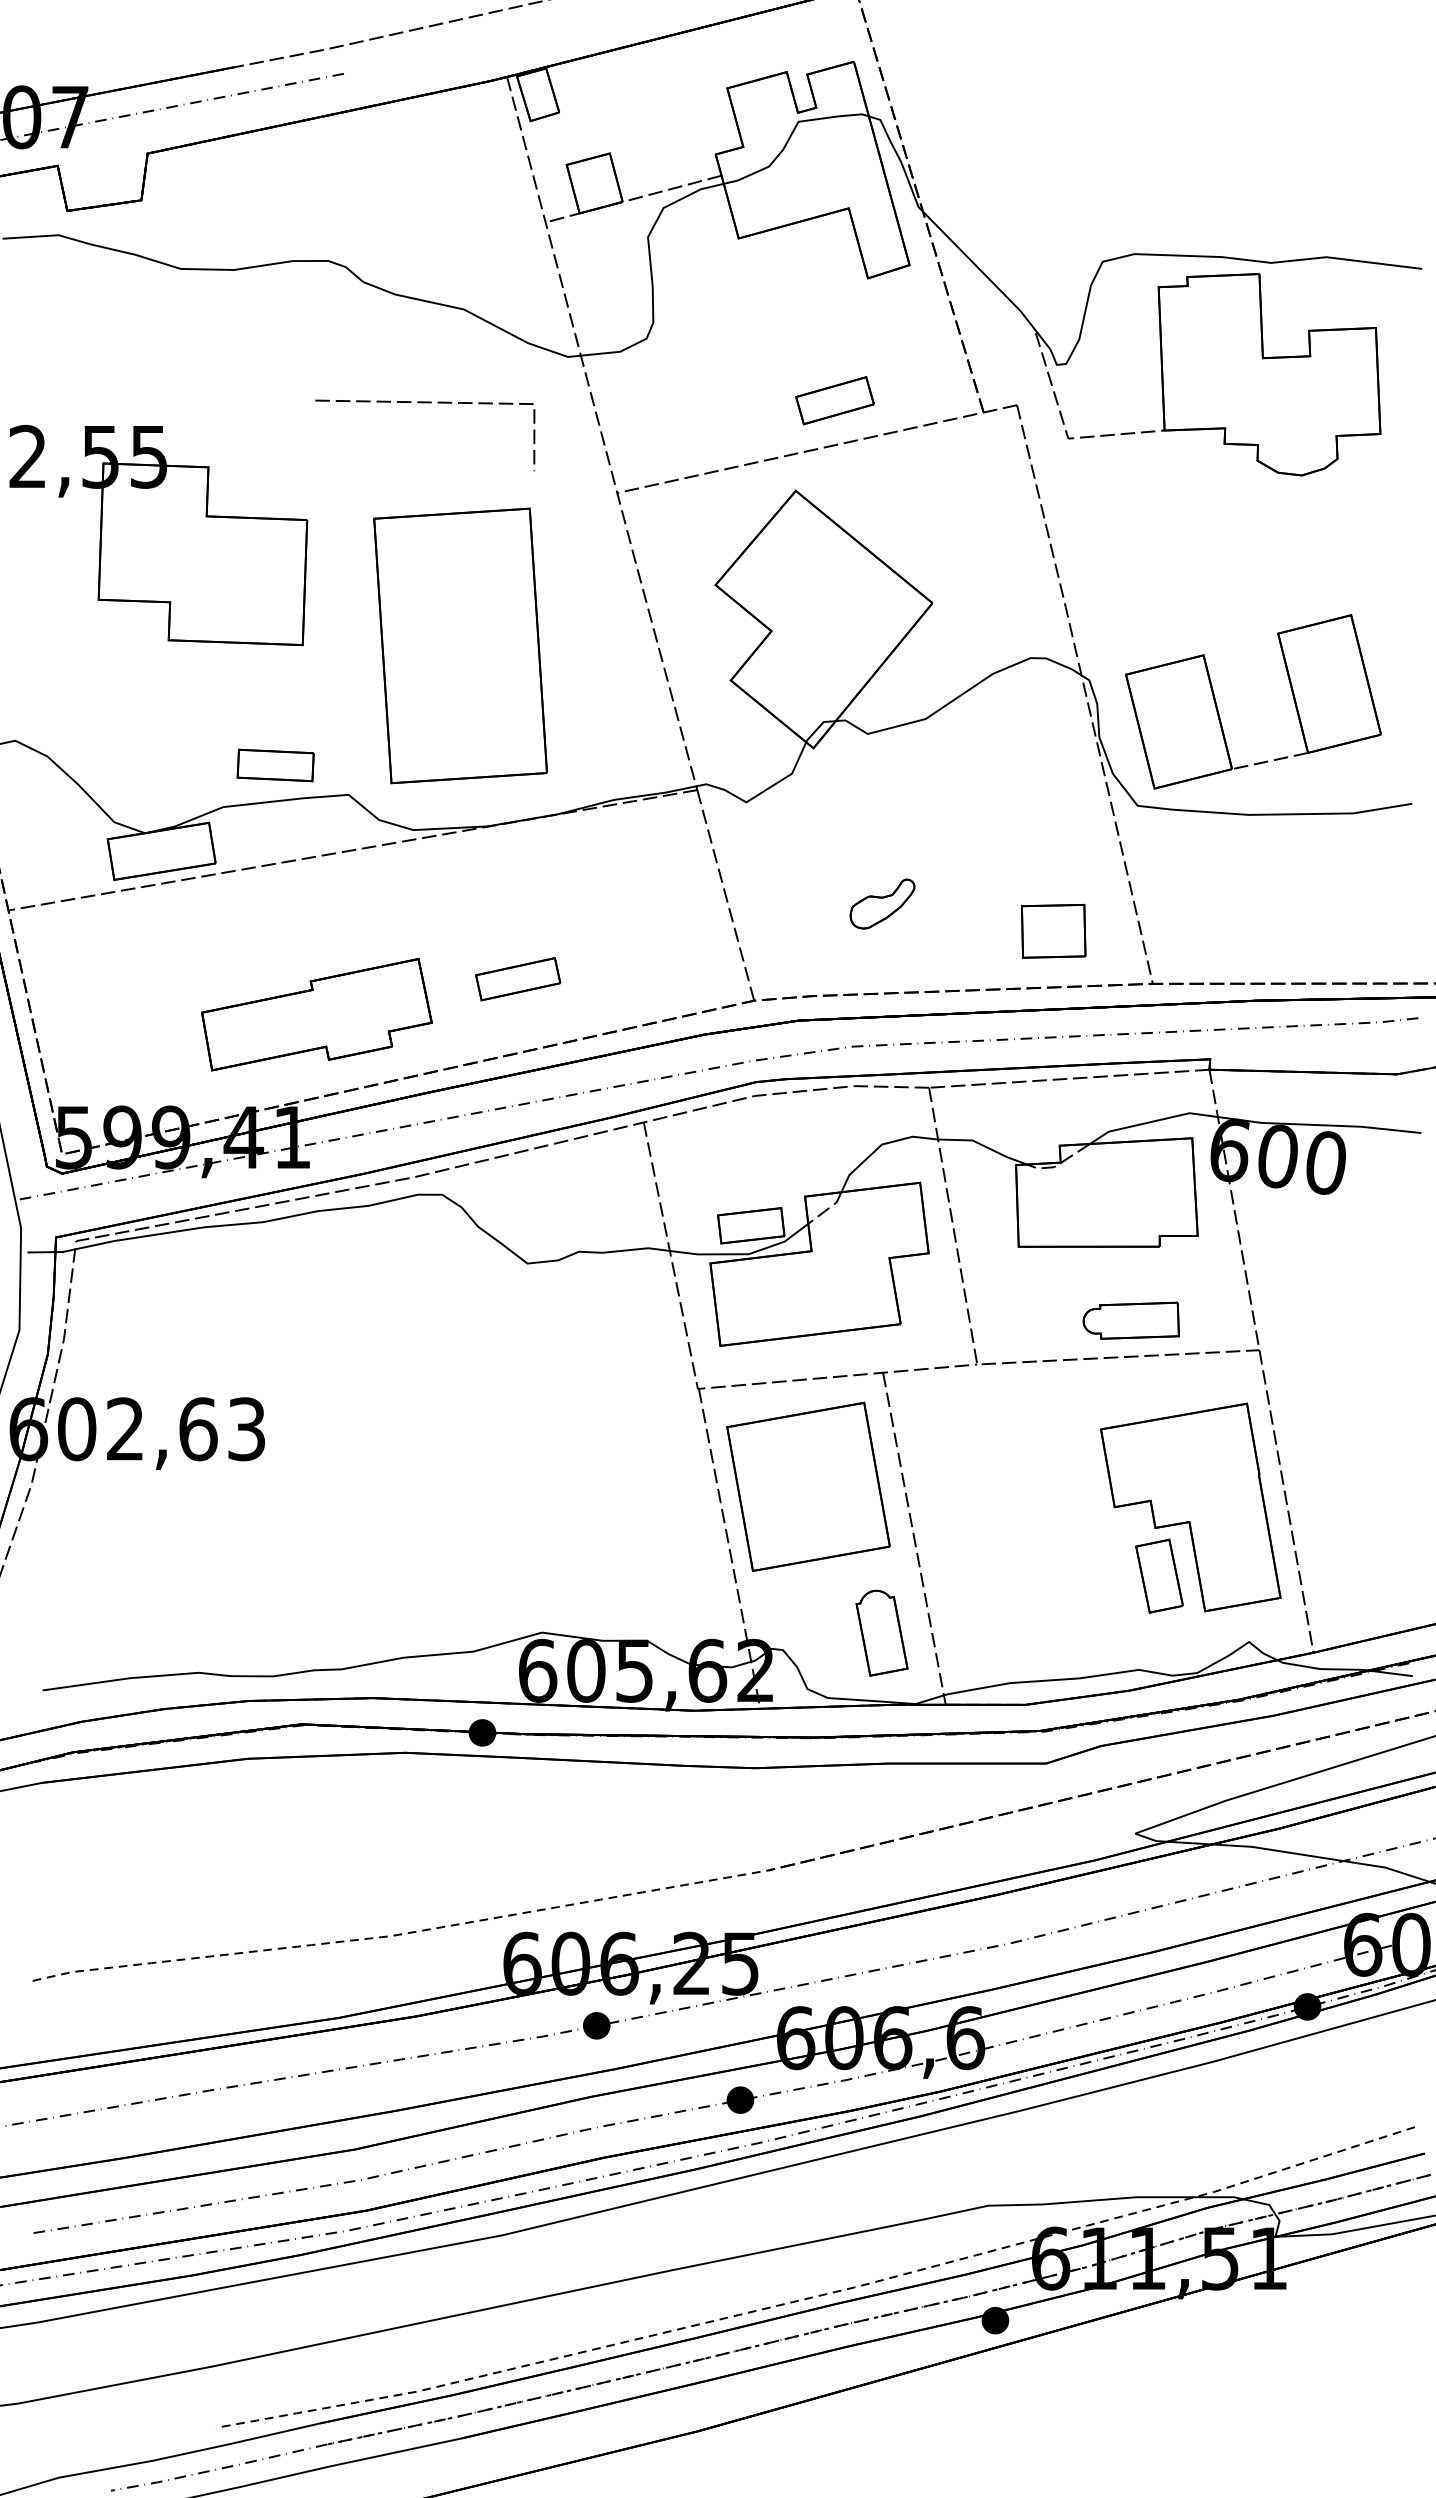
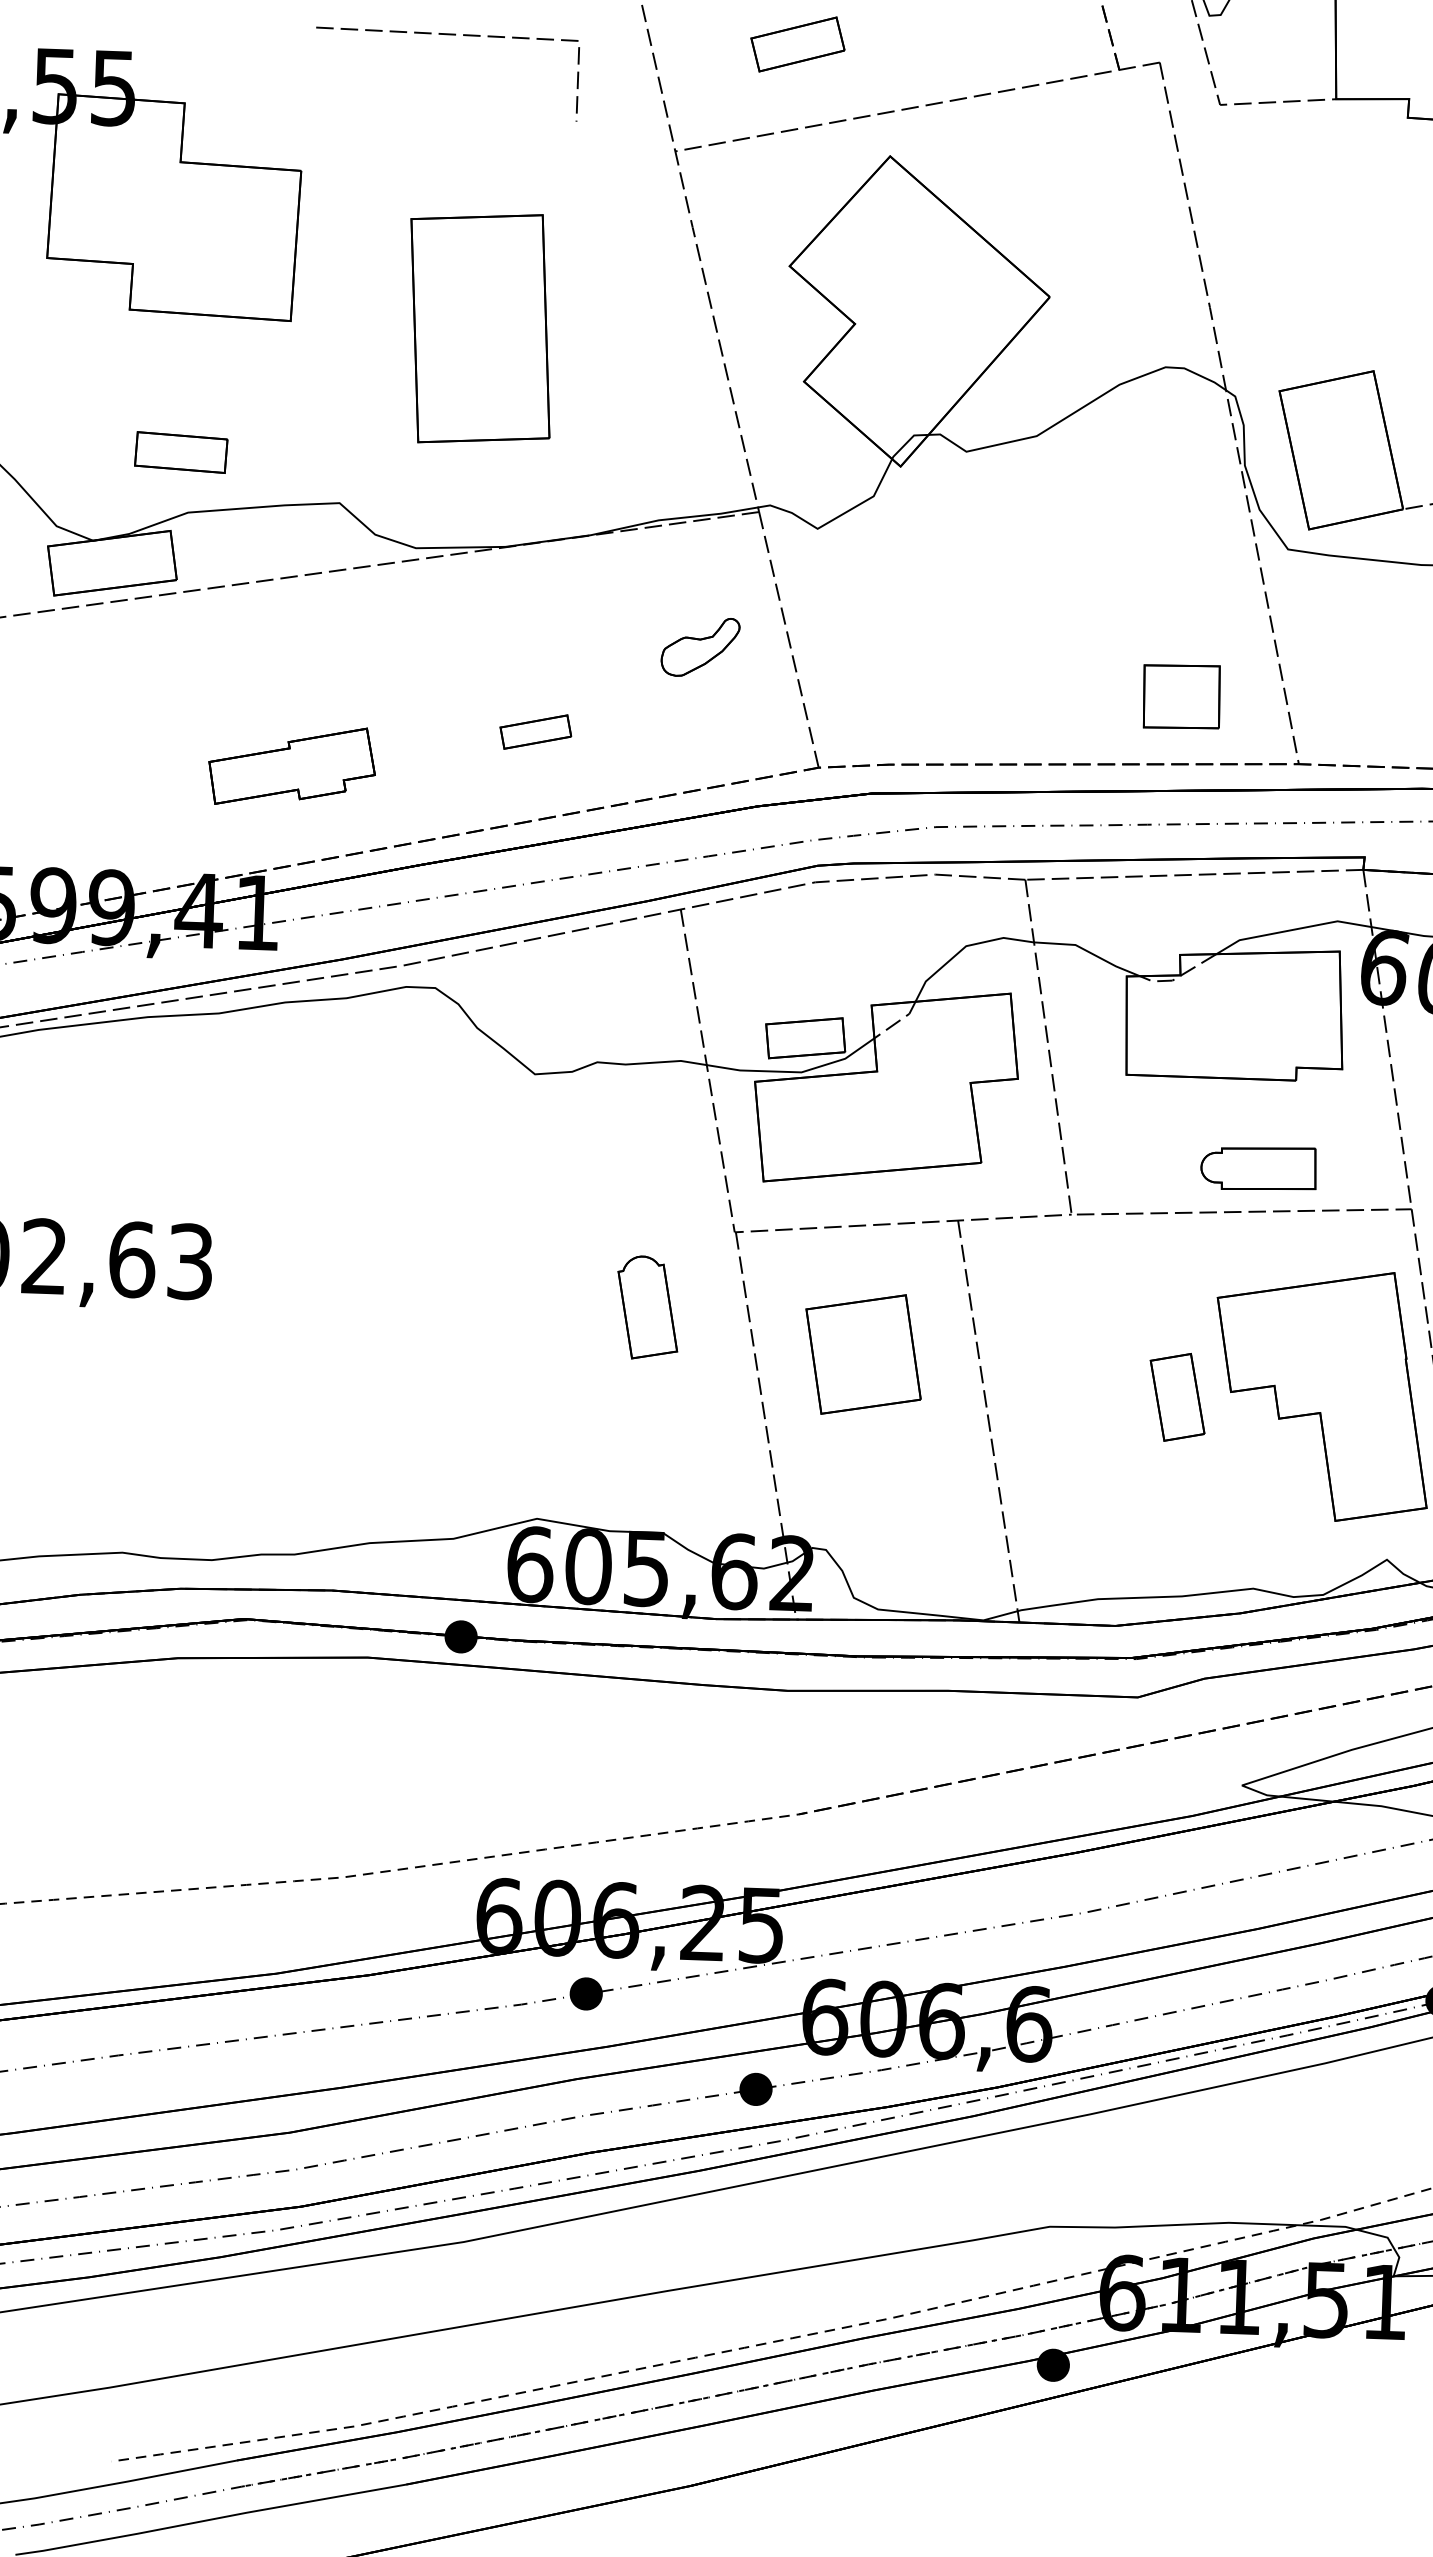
part: (834, 400) -> (797, 44), moved
part: (460, 645) -> (480, 328), size x0.7
part: (275, 765) -> (181, 452), moved
part: (882, 903) -> (700, 646), moved
part: (518, 979) -> (536, 732), size x0.7
part: (316, 1014) -> (291, 765), size x0.6
part: (808, 1486) -> (863, 1354), size x0.6
part: (1159, 1575) -> (1177, 1396), moved
part: (881, 1632) -> (647, 1306), moved

